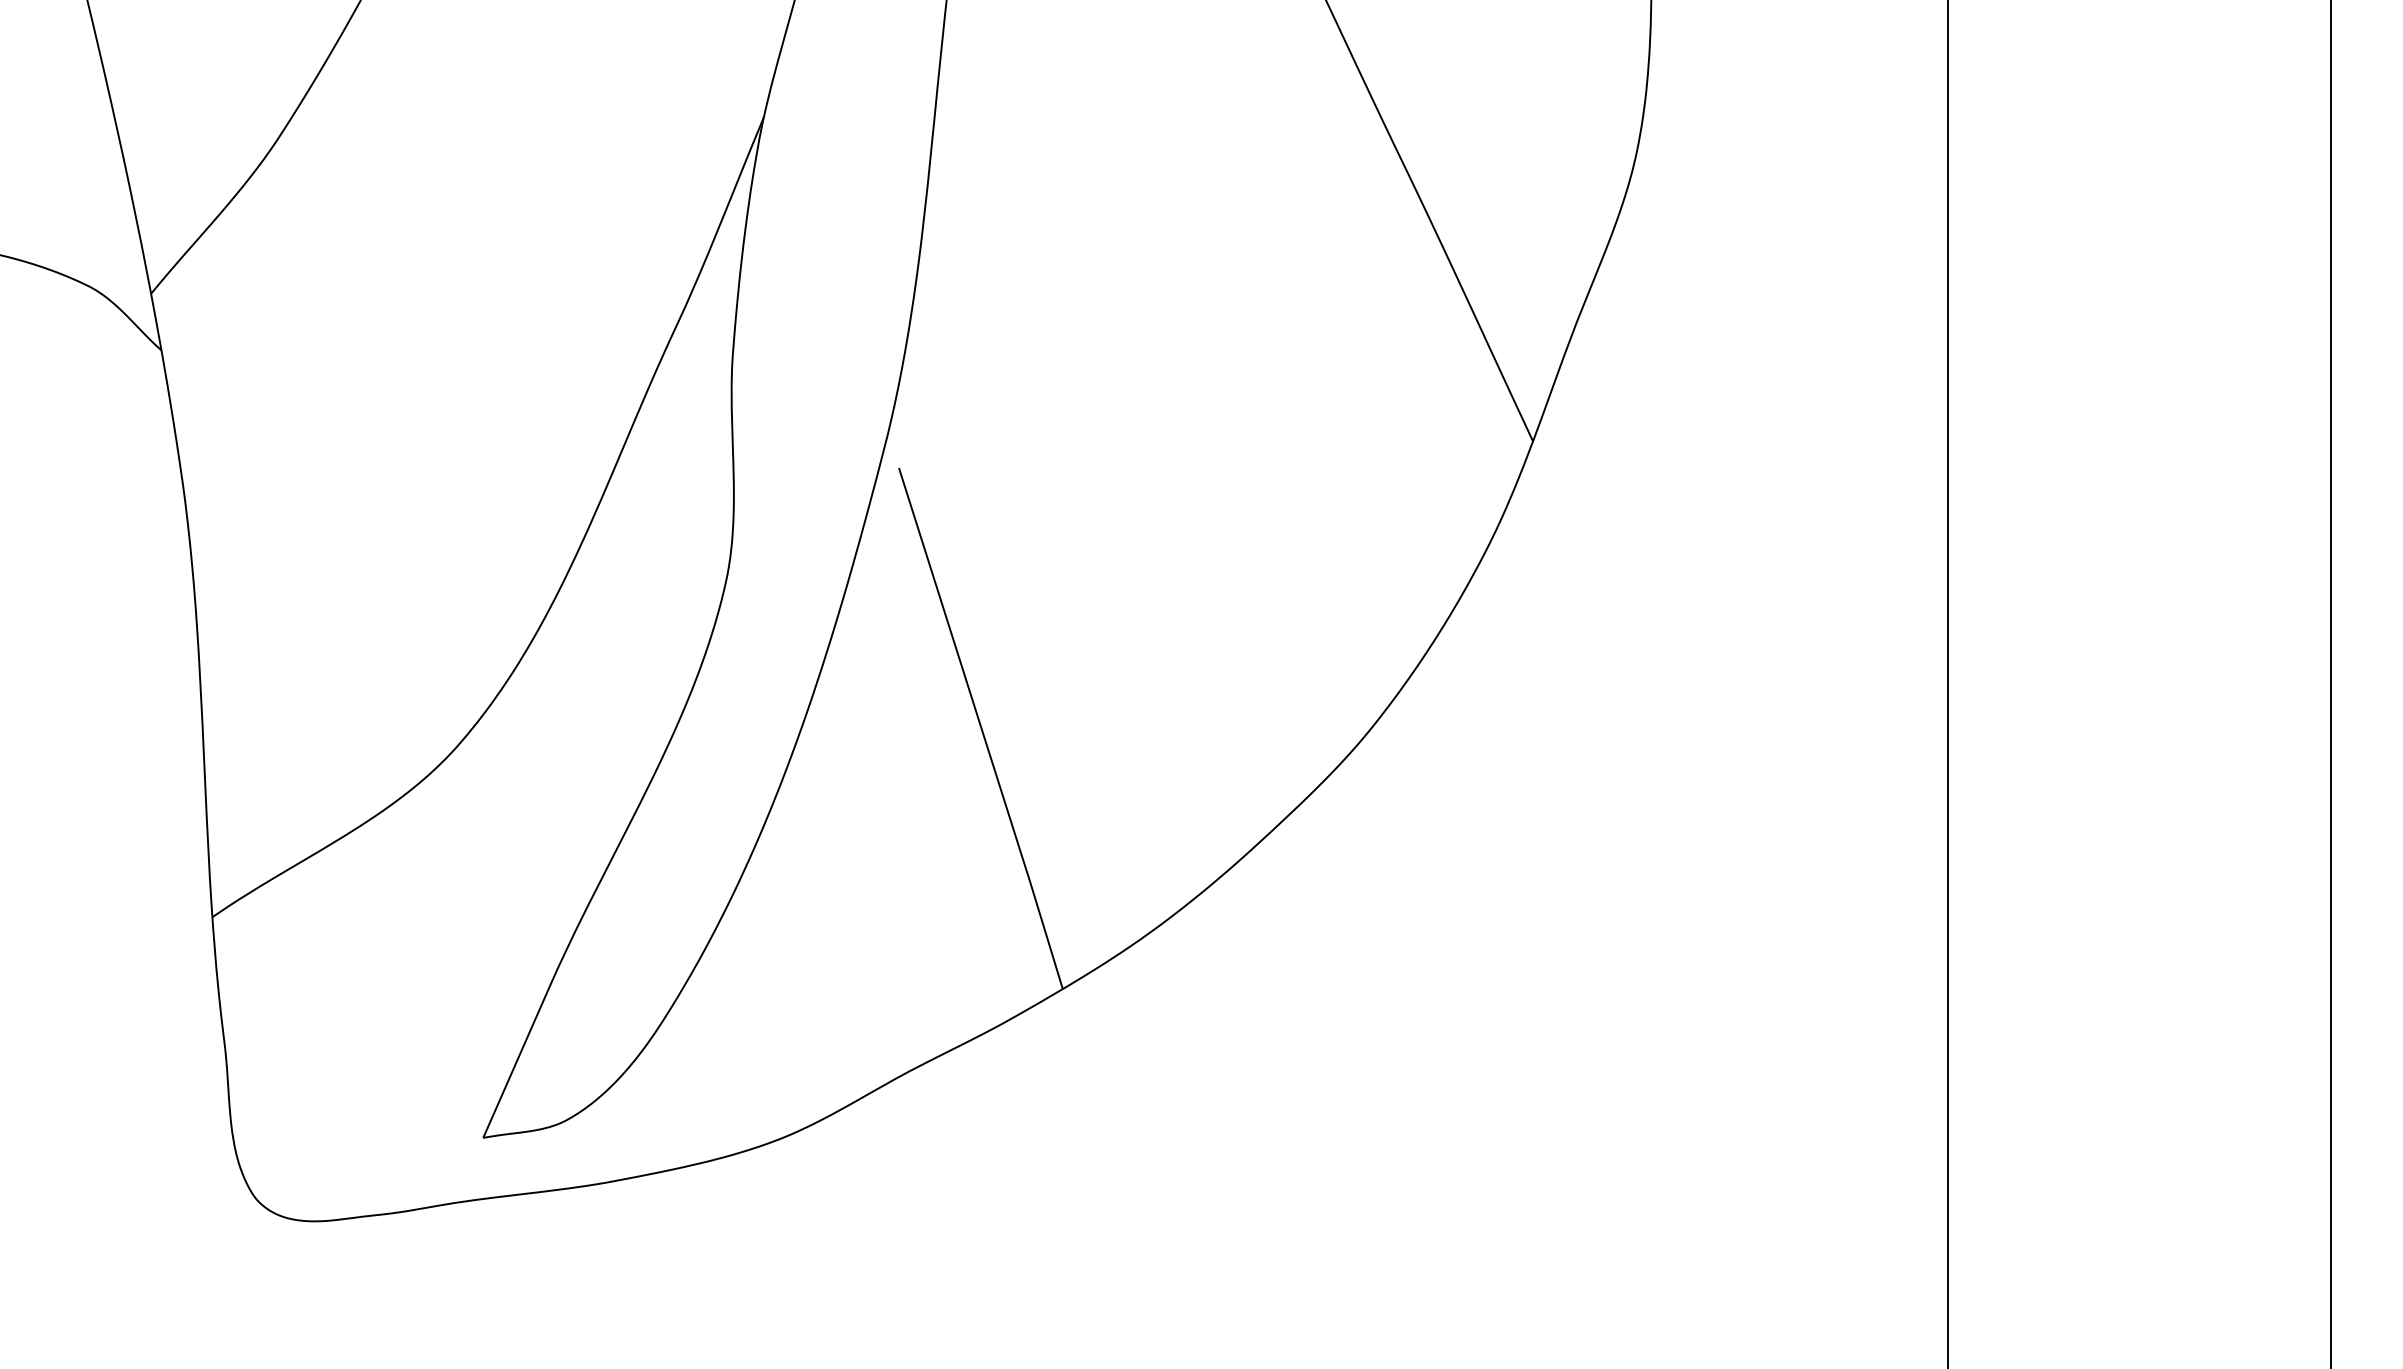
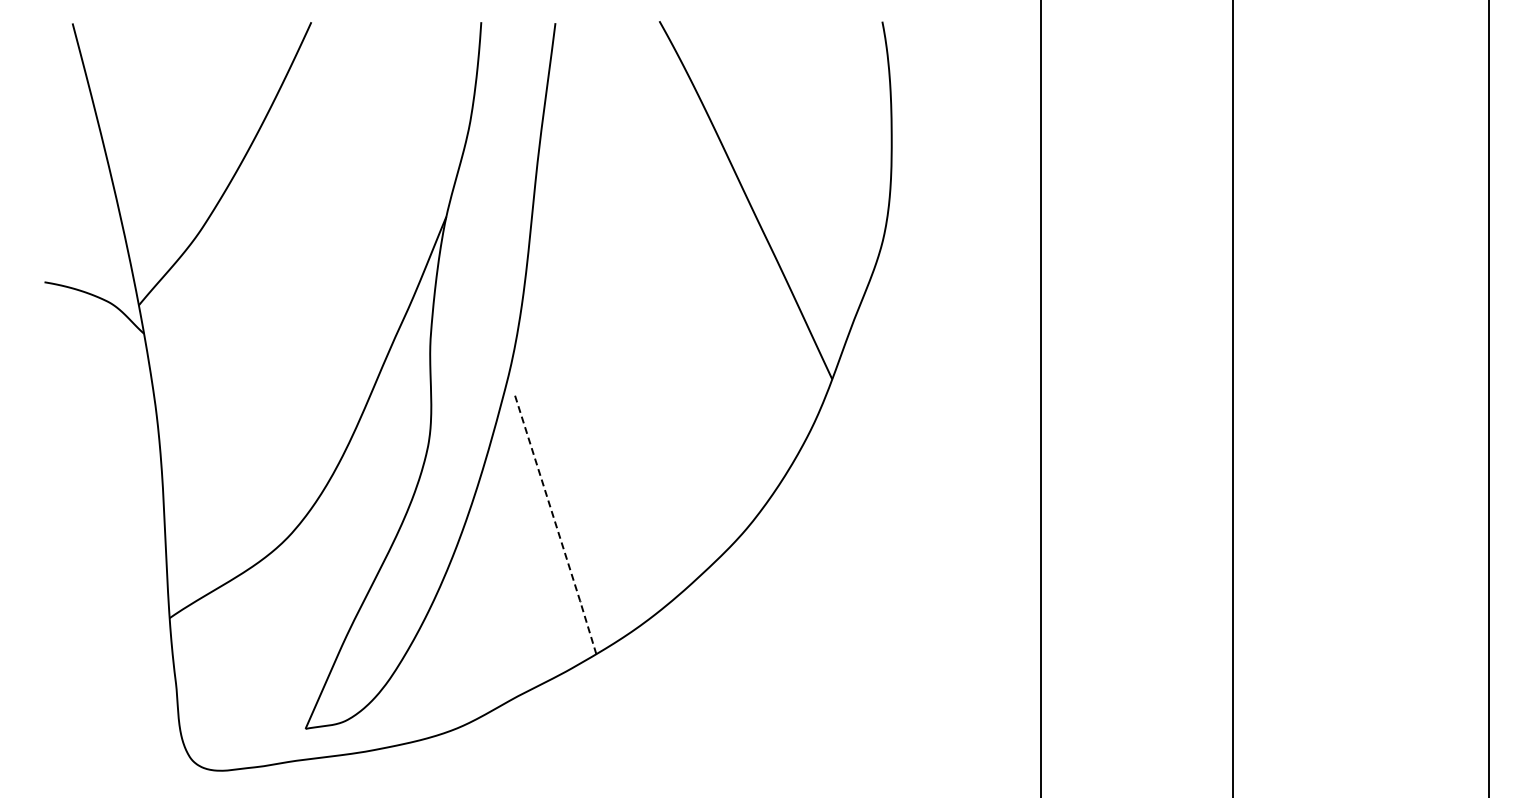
line: (981, 728) -> (555, 523), solid -> dashed

